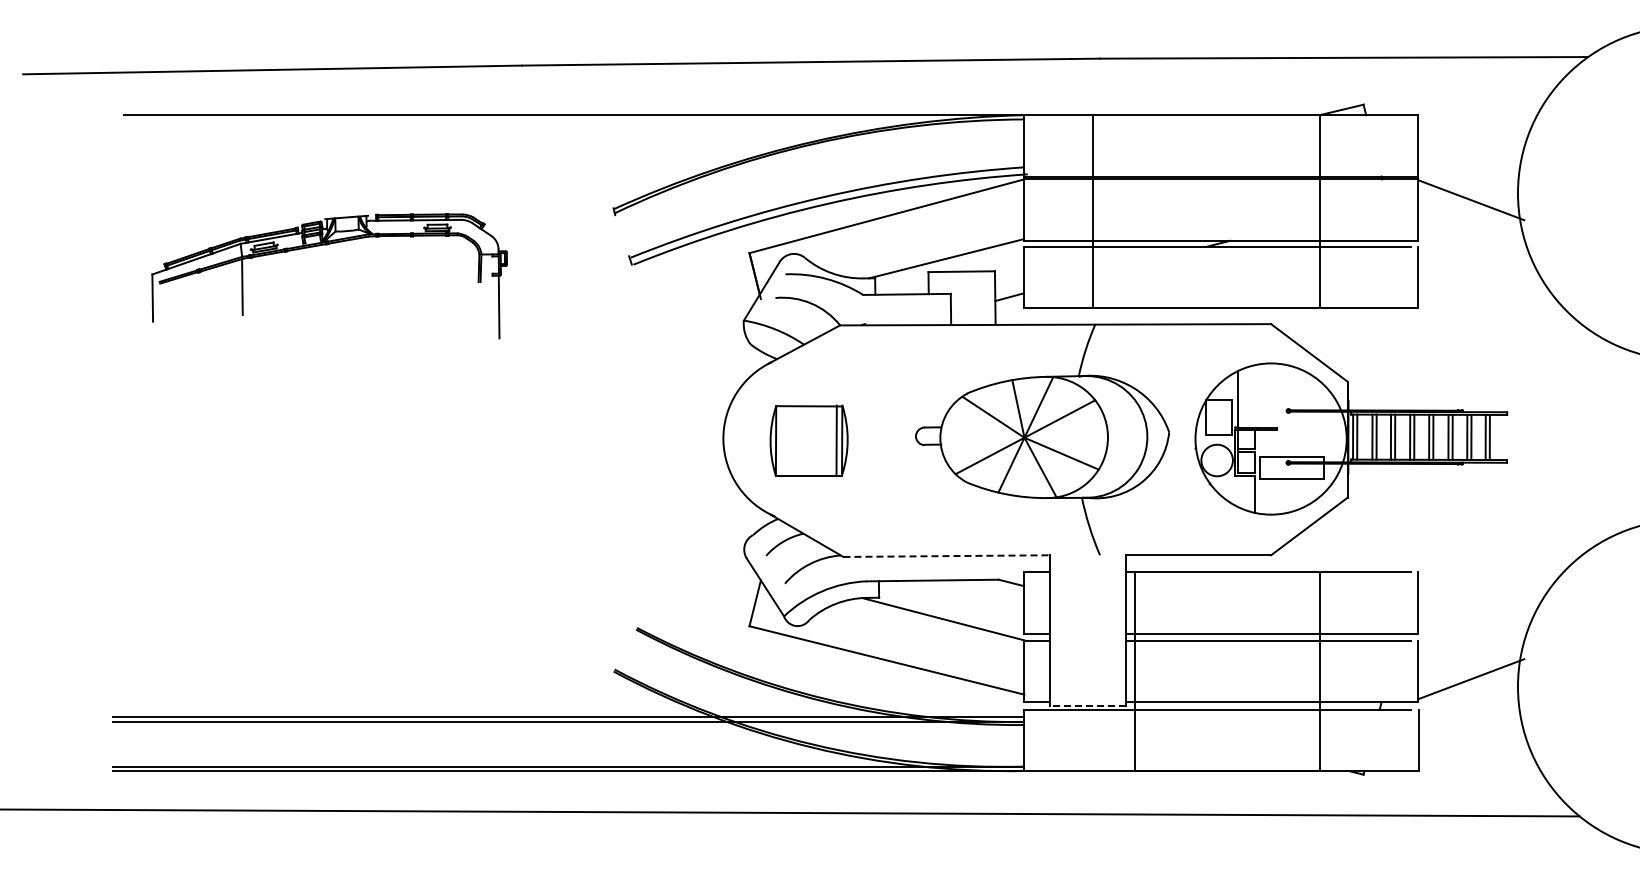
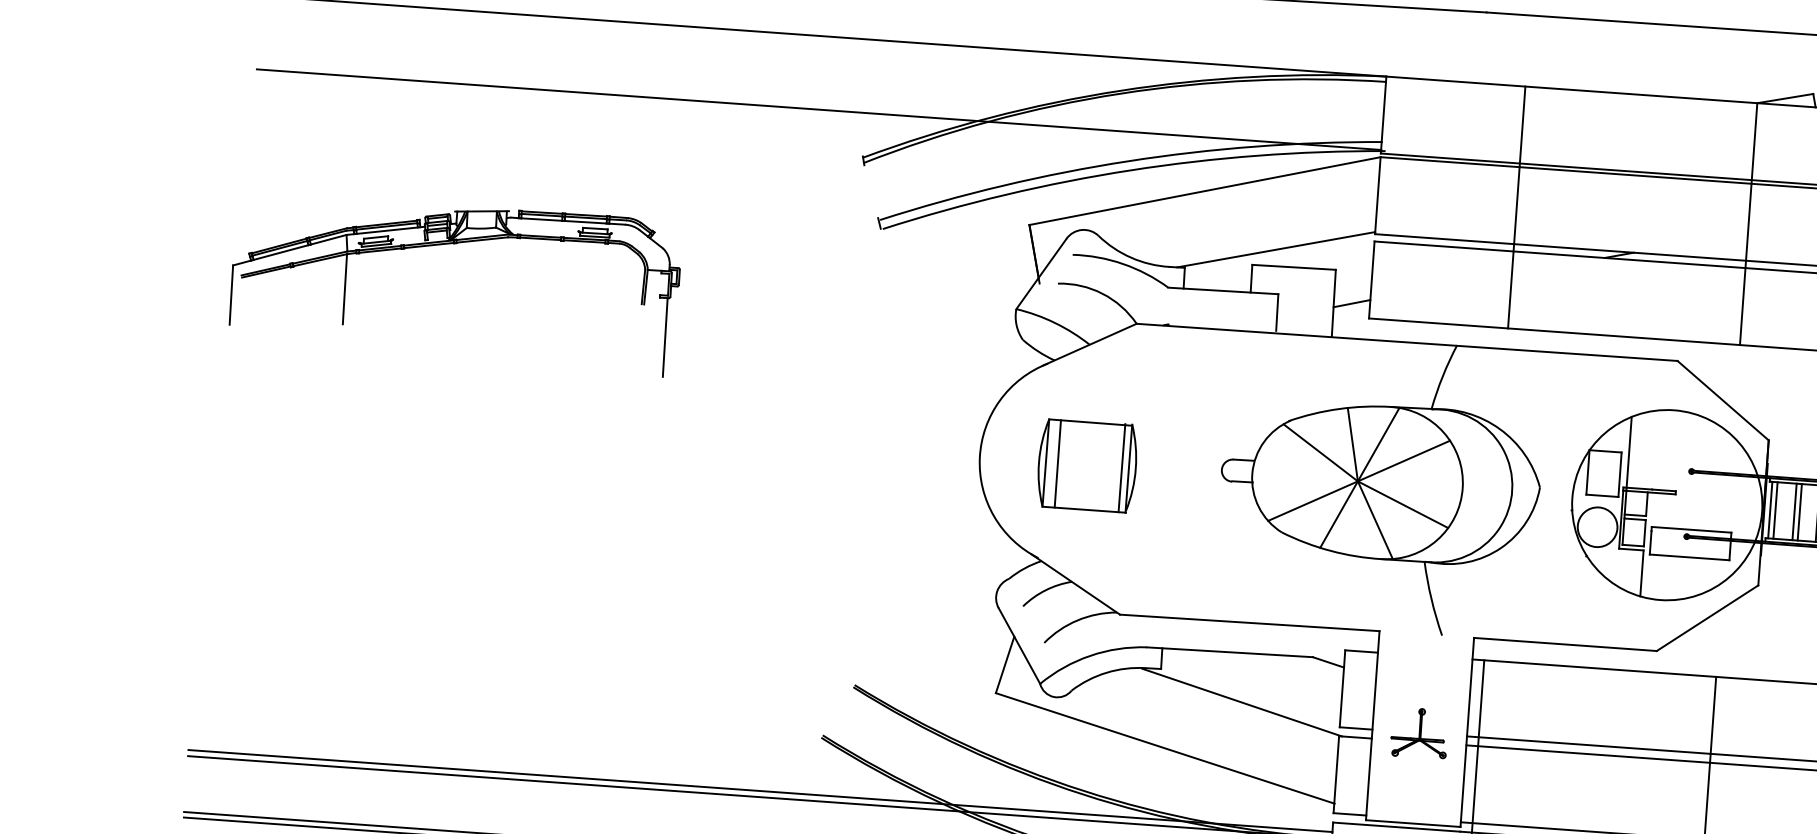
line: (576, 173) -> (819, 109), added
line: (1092, 211) -> (1516, 207), moved
part: (327, 245) -> (455, 244), moved
line: (785, 440) -> (1057, 463), added
line: (947, 556) -> (1250, 623), dashed -> solid
part: (1087, 633) -> (1419, 732), added
line: (1087, 705) -> (1412, 822), dashed -> solid

